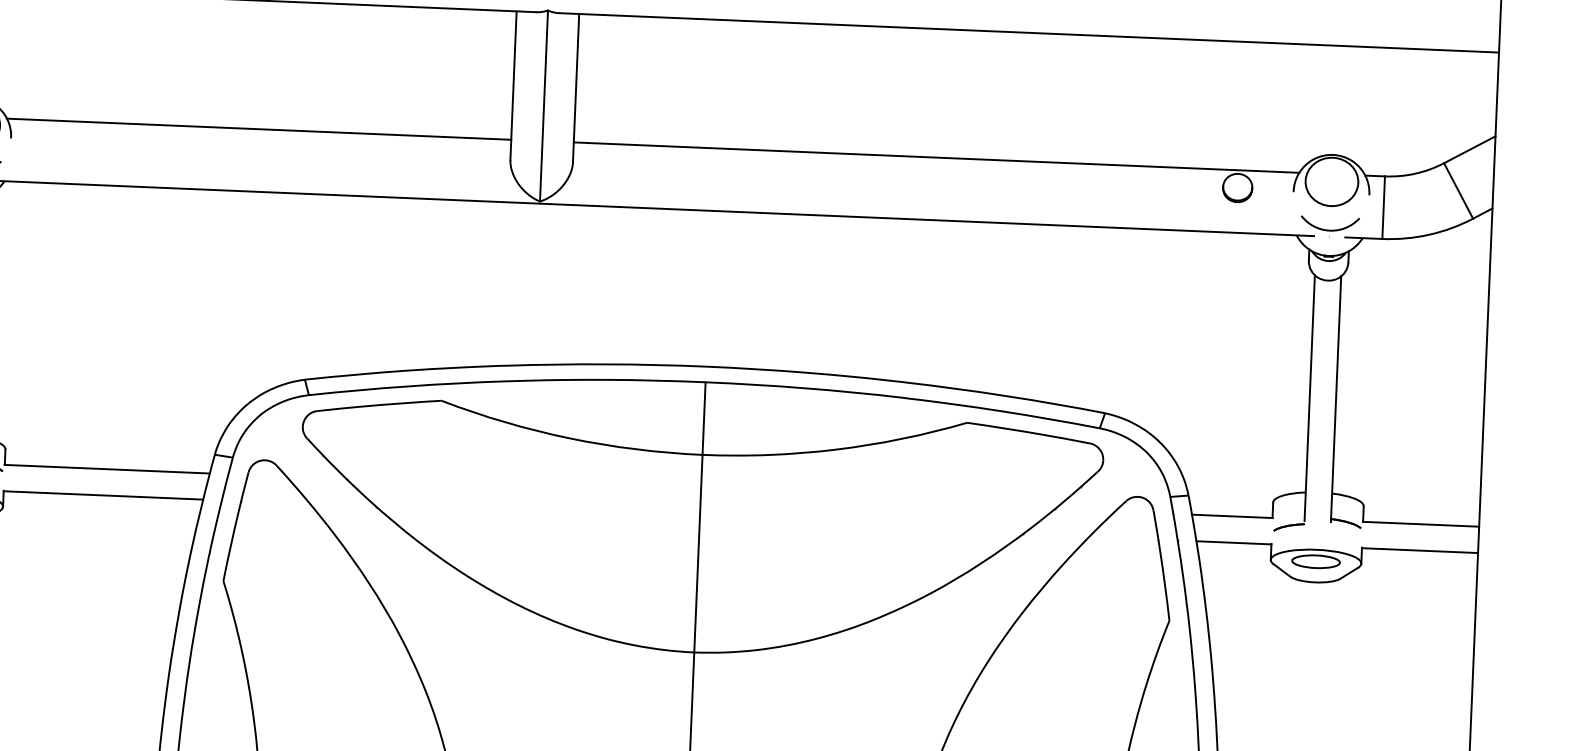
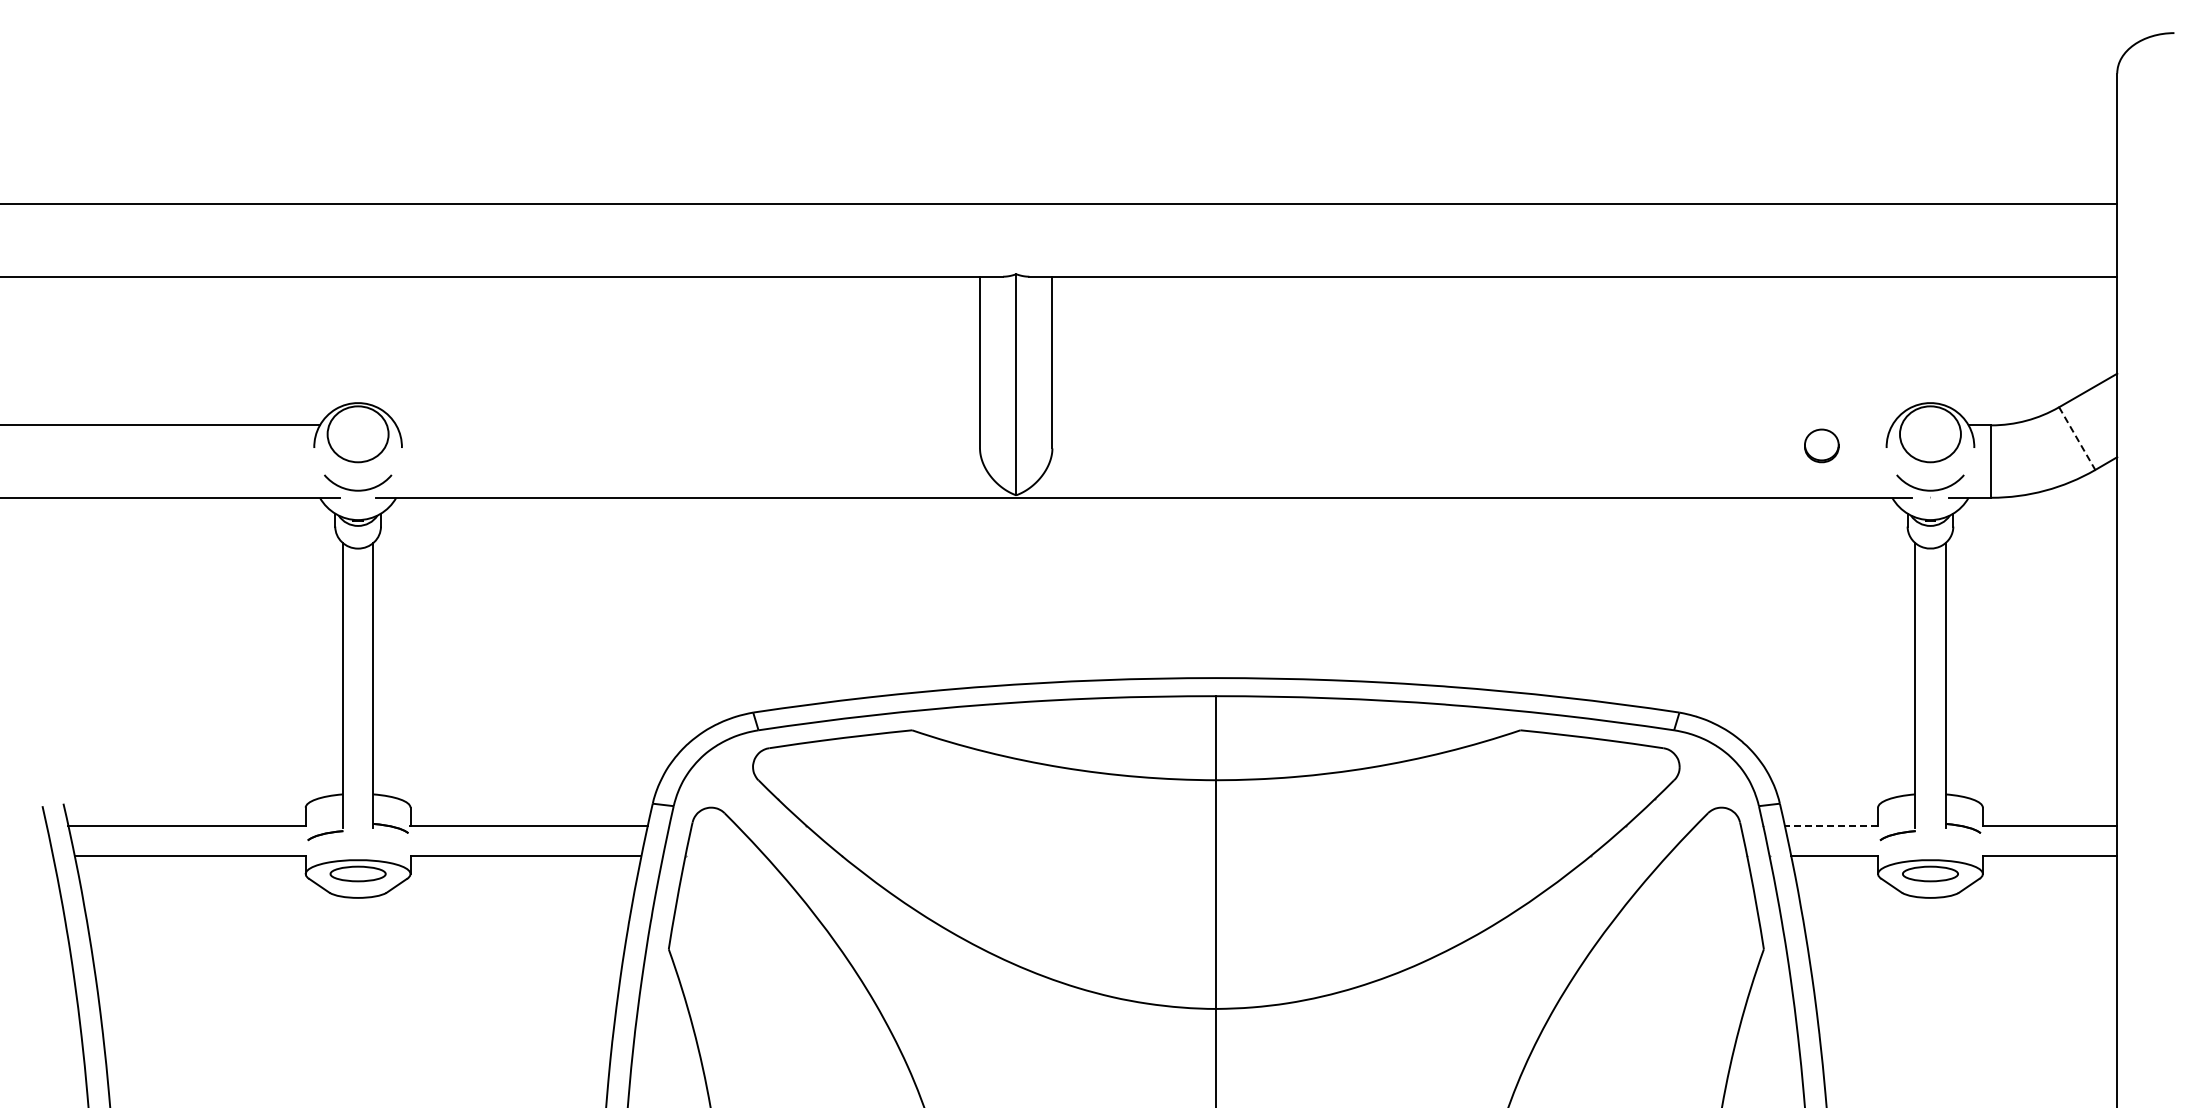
line: (259, 129) -> (688, 425), removed
line: (936, 157) -> (1472, 425), removed
line: (1458, 191) -> (2077, 439), solid -> dashed
line: (1232, 516) -> (1831, 825), solid -> dashed

